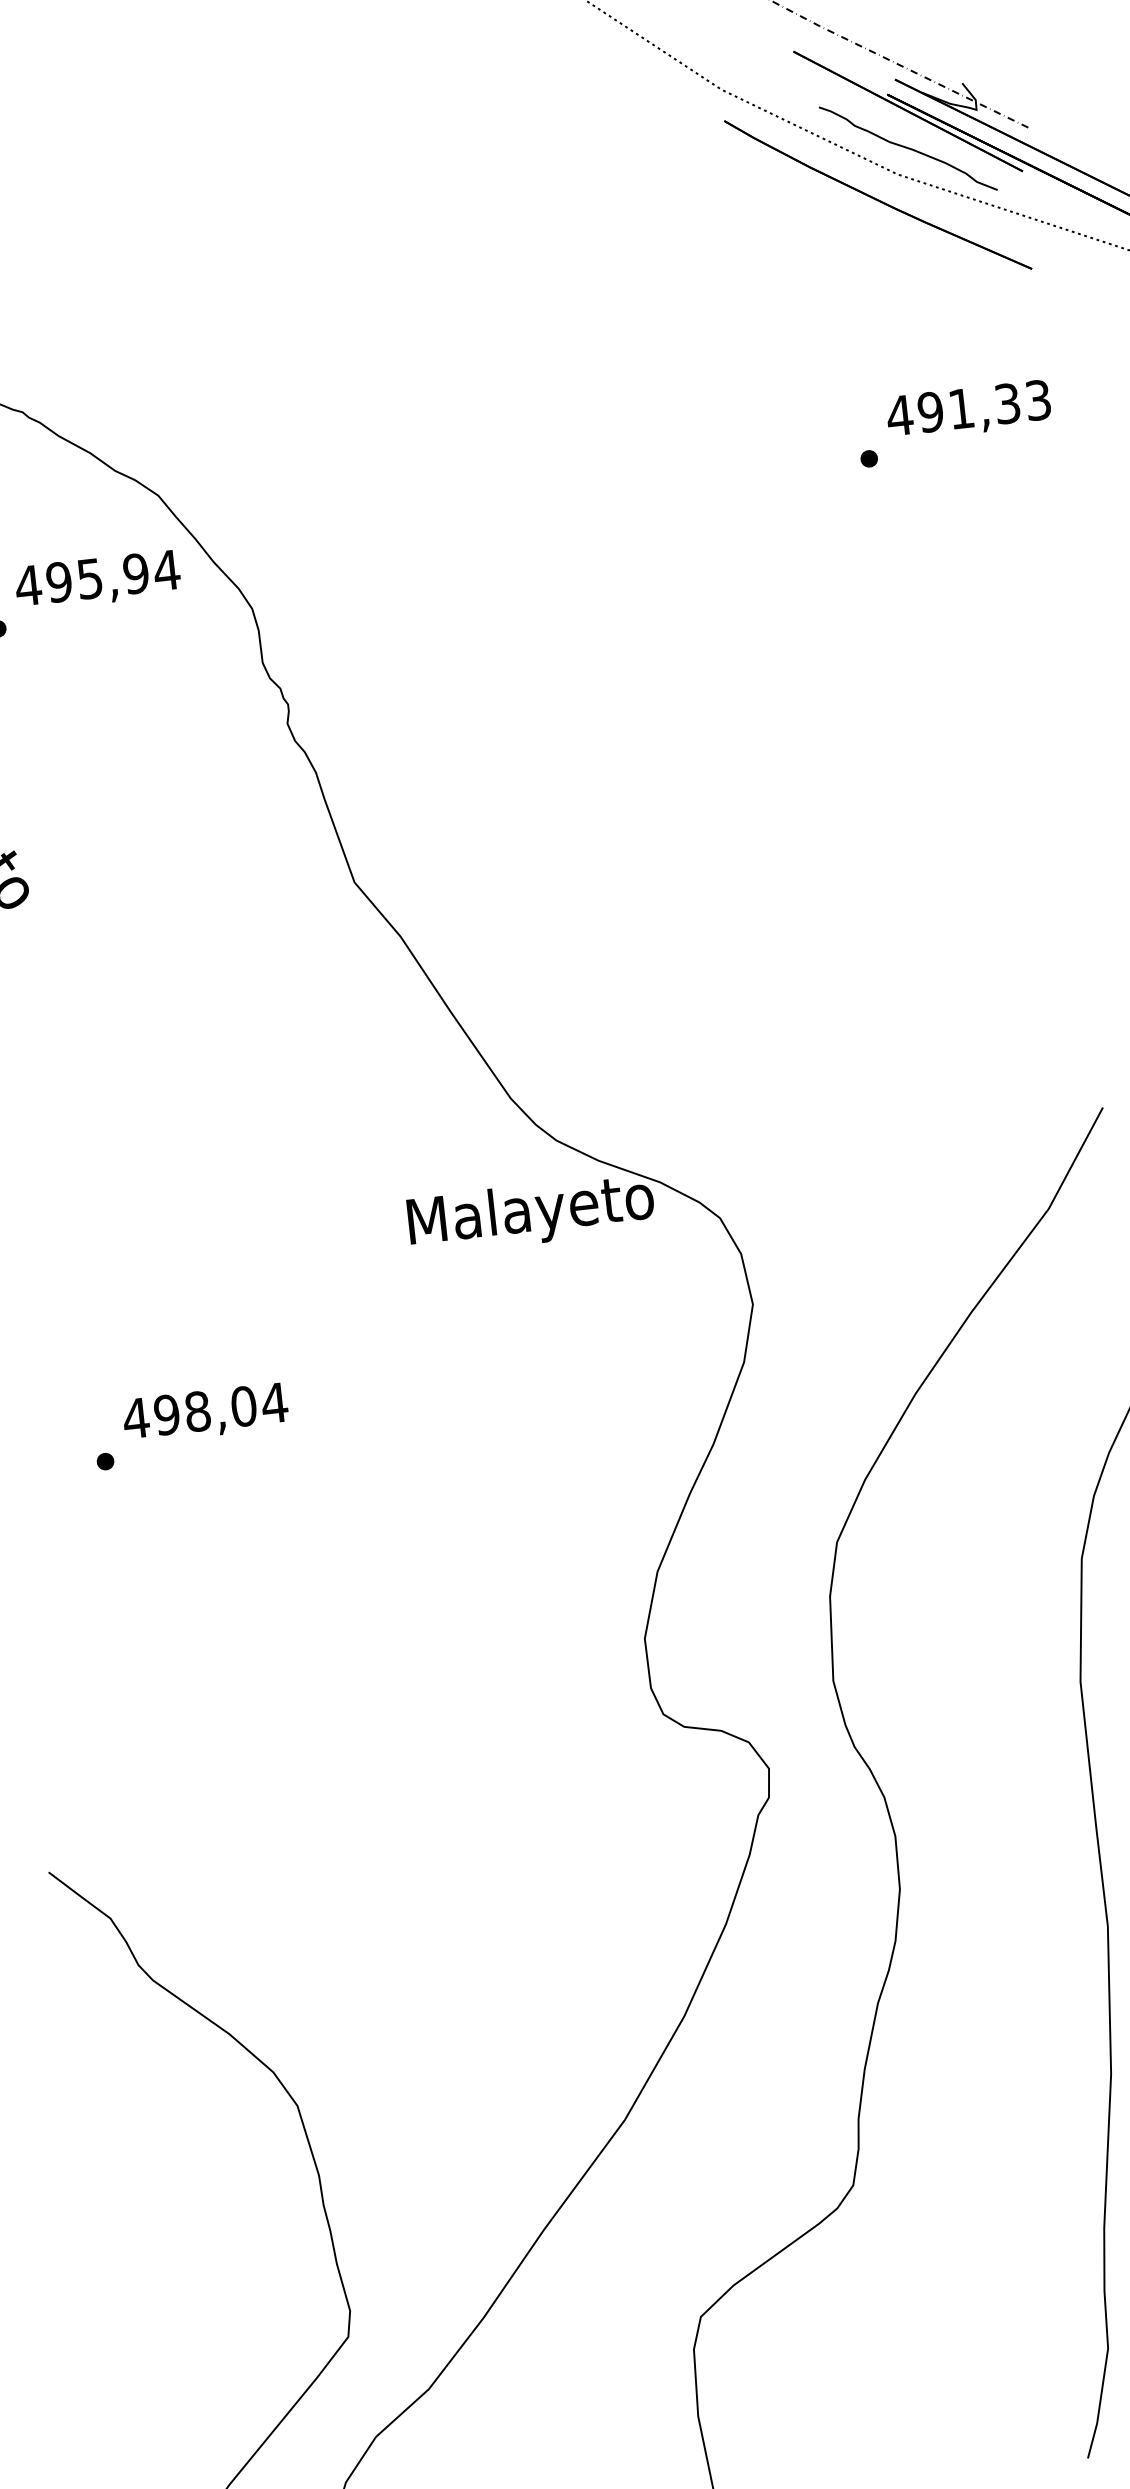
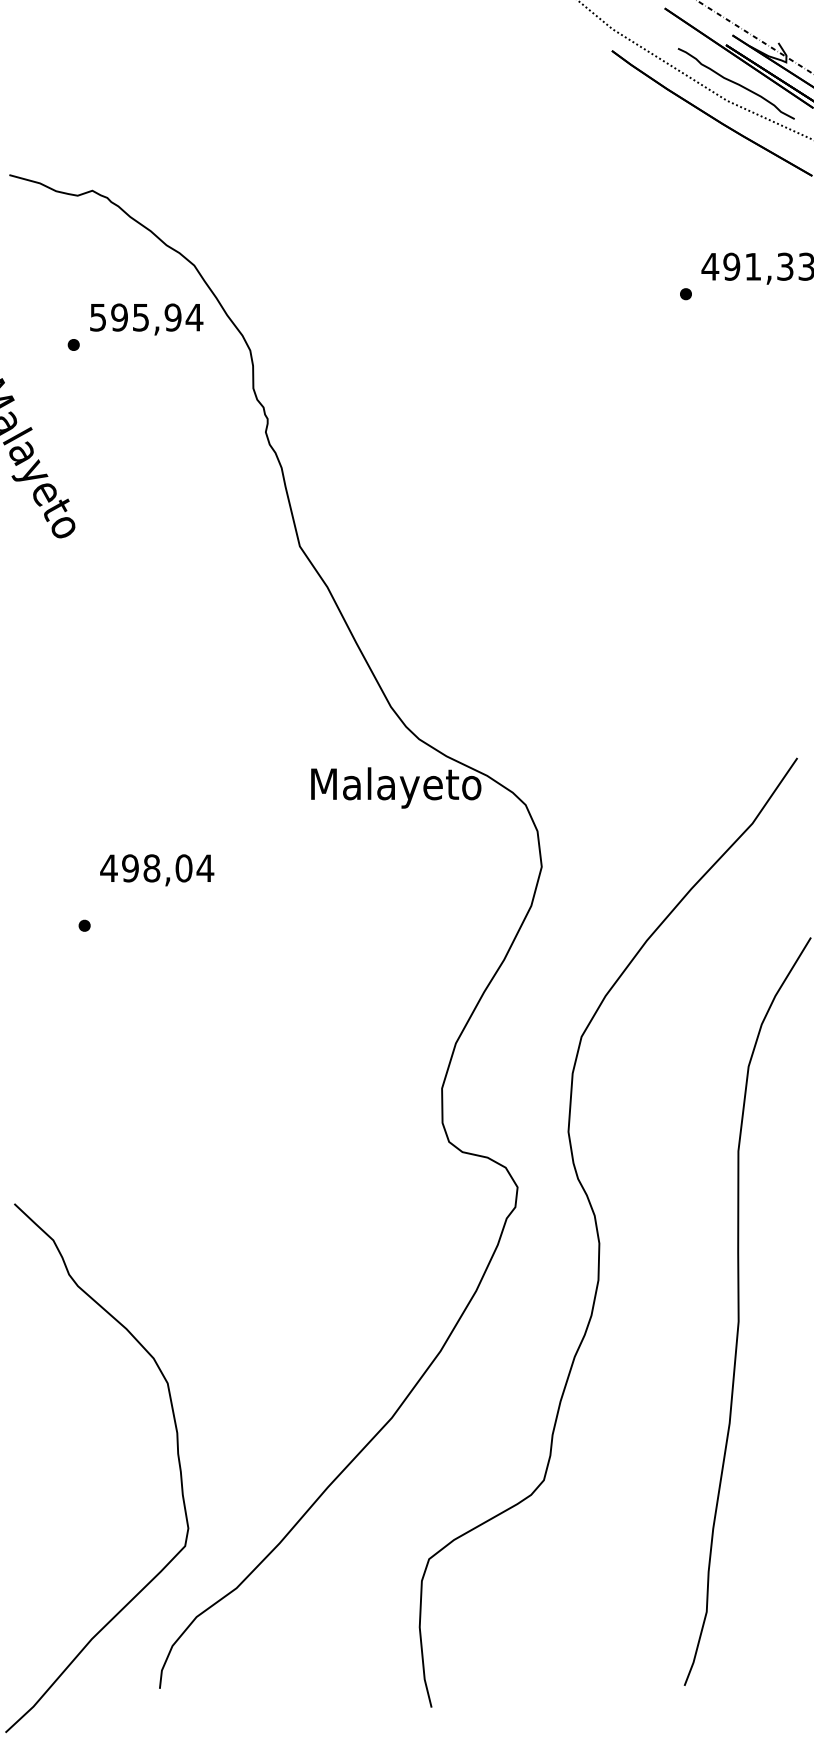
text: (28, 585) -> (98, 317), 495,94 -> 595,94
text: (206, 1413) -> (157, 870), moved

